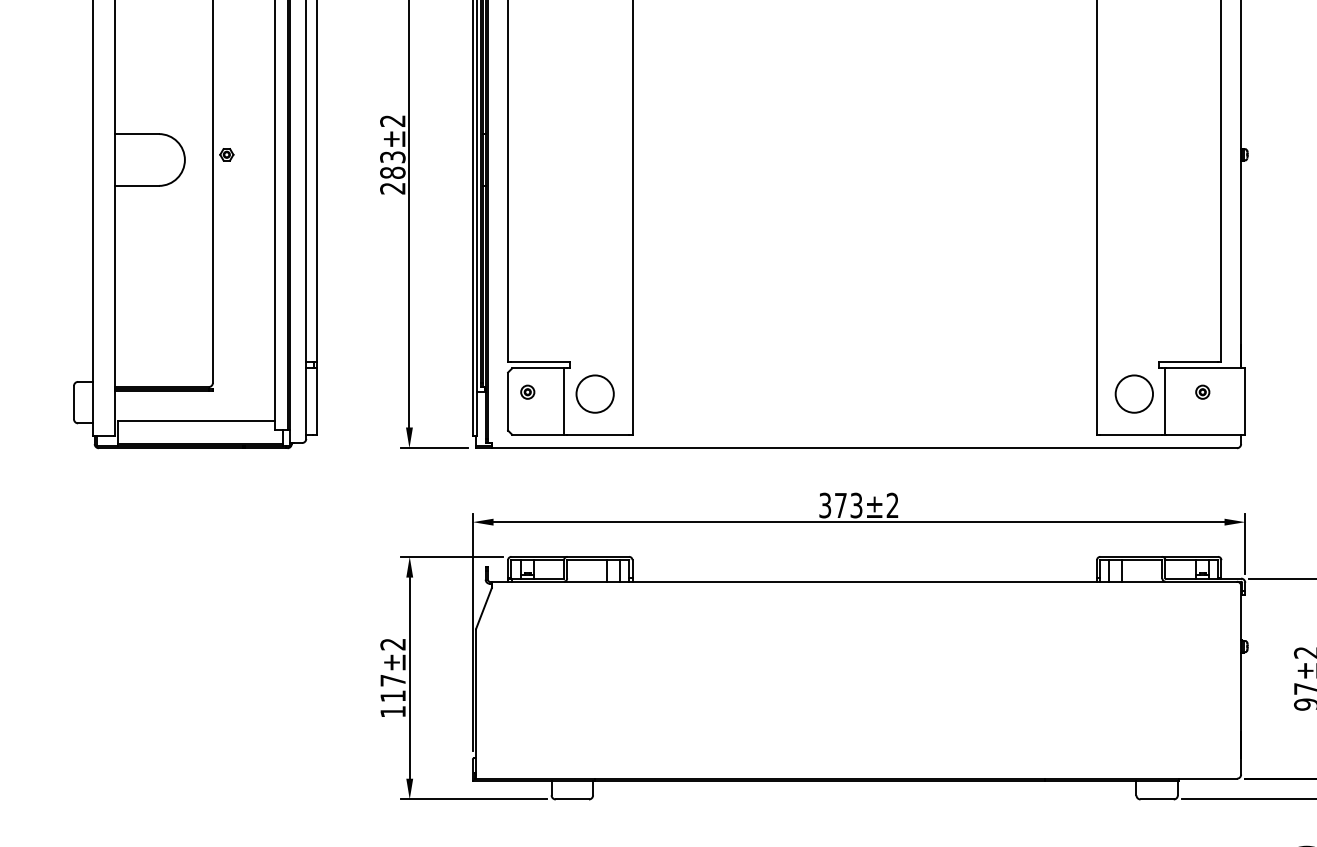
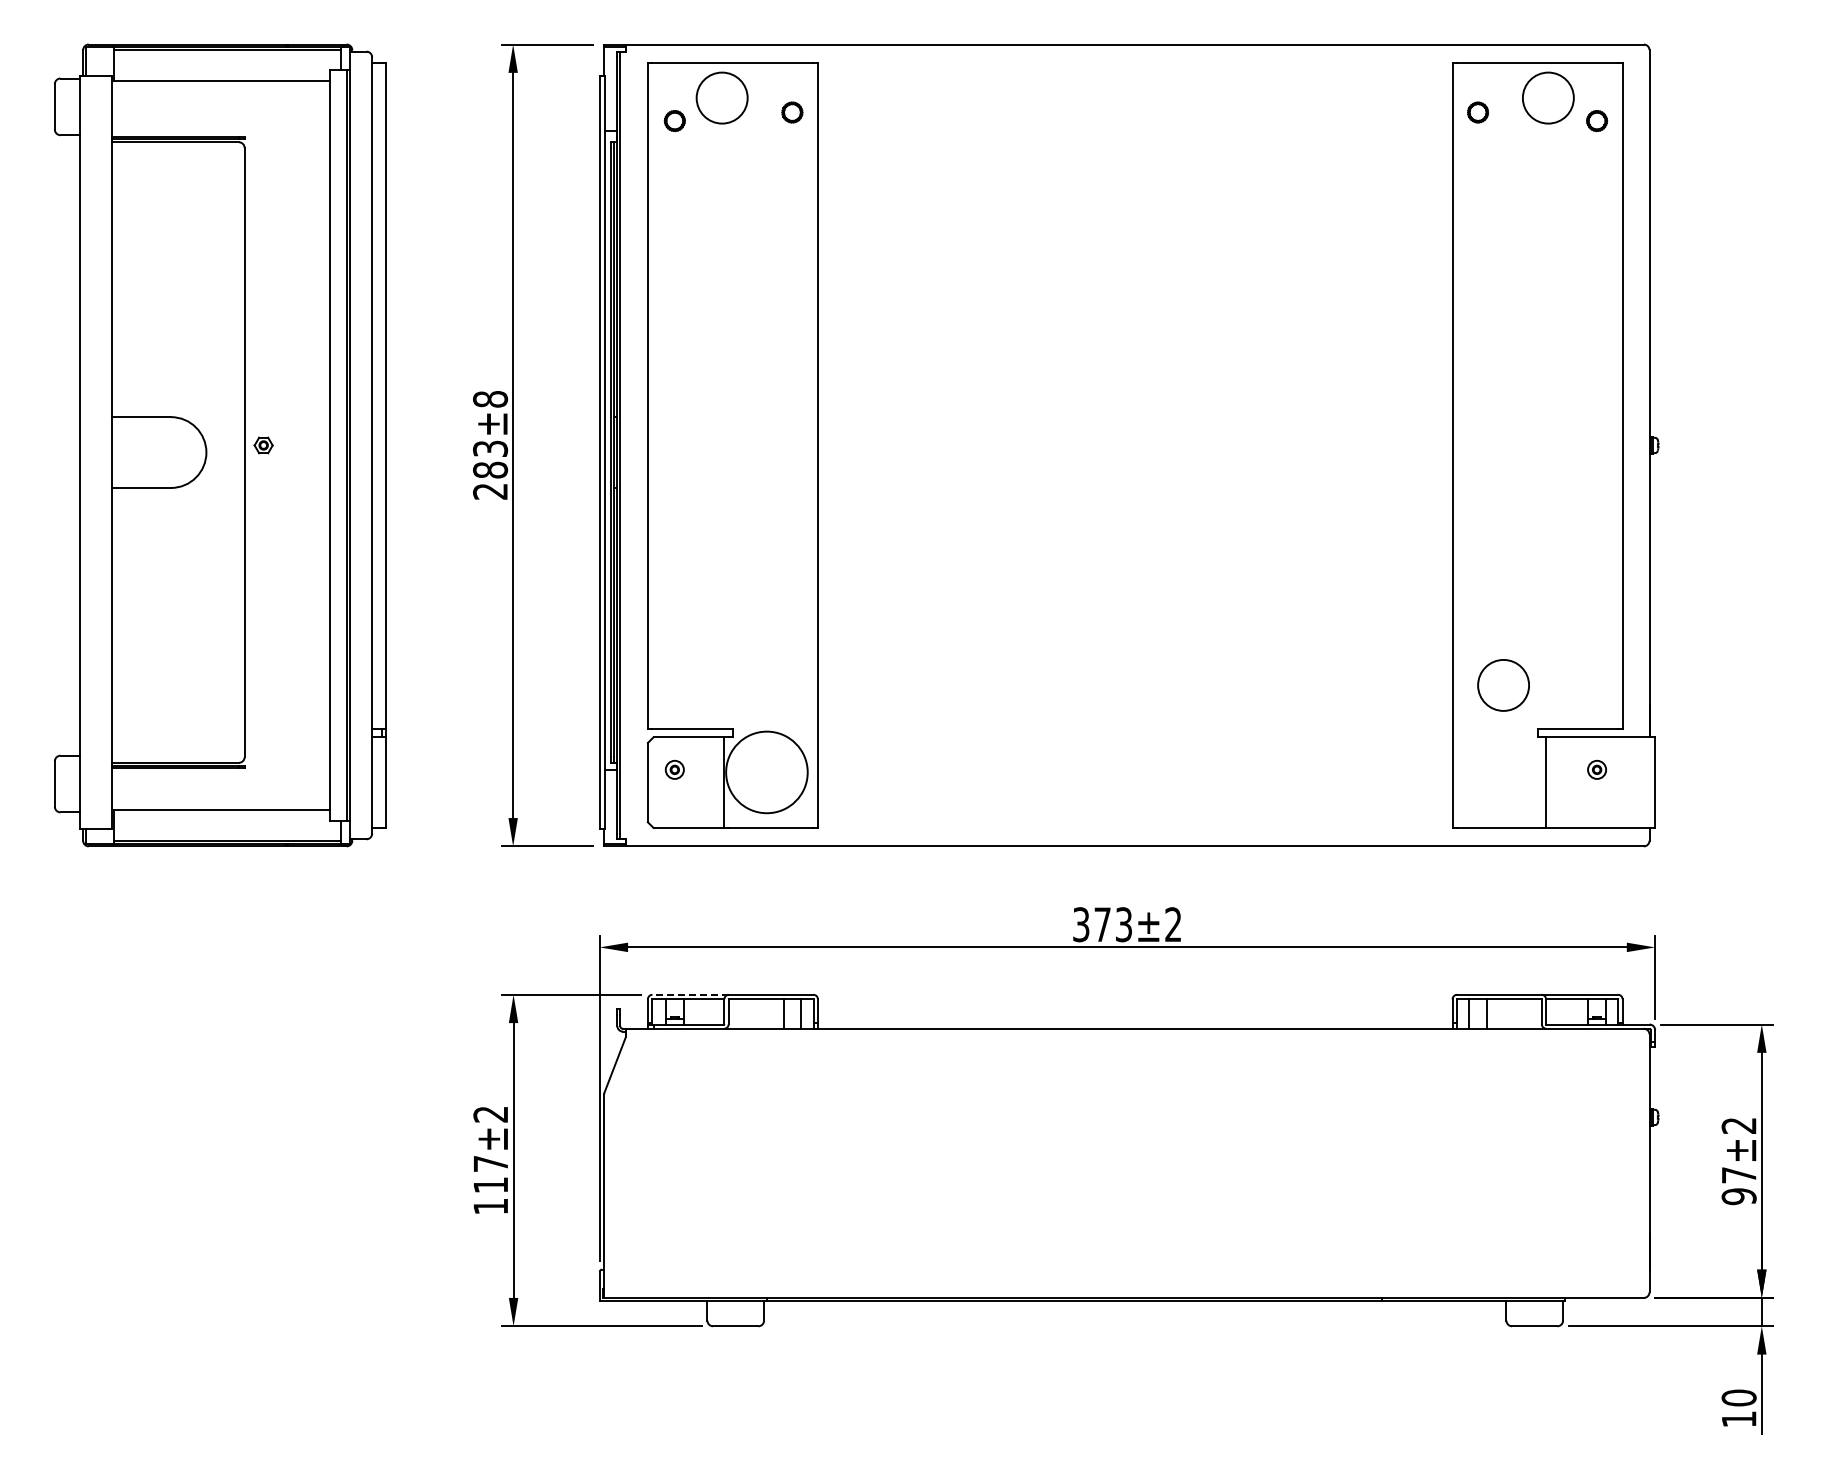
text: (392, 121) -> (490, 399), 283±2 -> 283±8
circle: (594, 393) -> (766, 771), size x1.6
circle: (1134, 394) -> (1503, 685), moved
line: (539, 556) -> (690, 994), solid -> dashed

